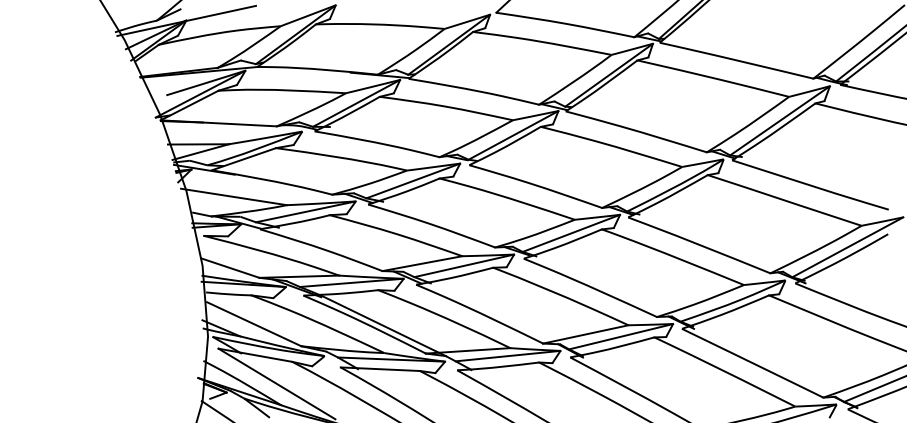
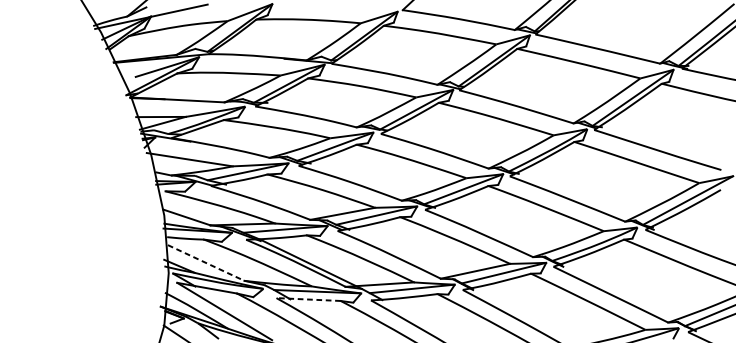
line: (254, 324) -> (206, 263), solid -> dashed
line: (380, 369) -> (308, 299), solid -> dashed

